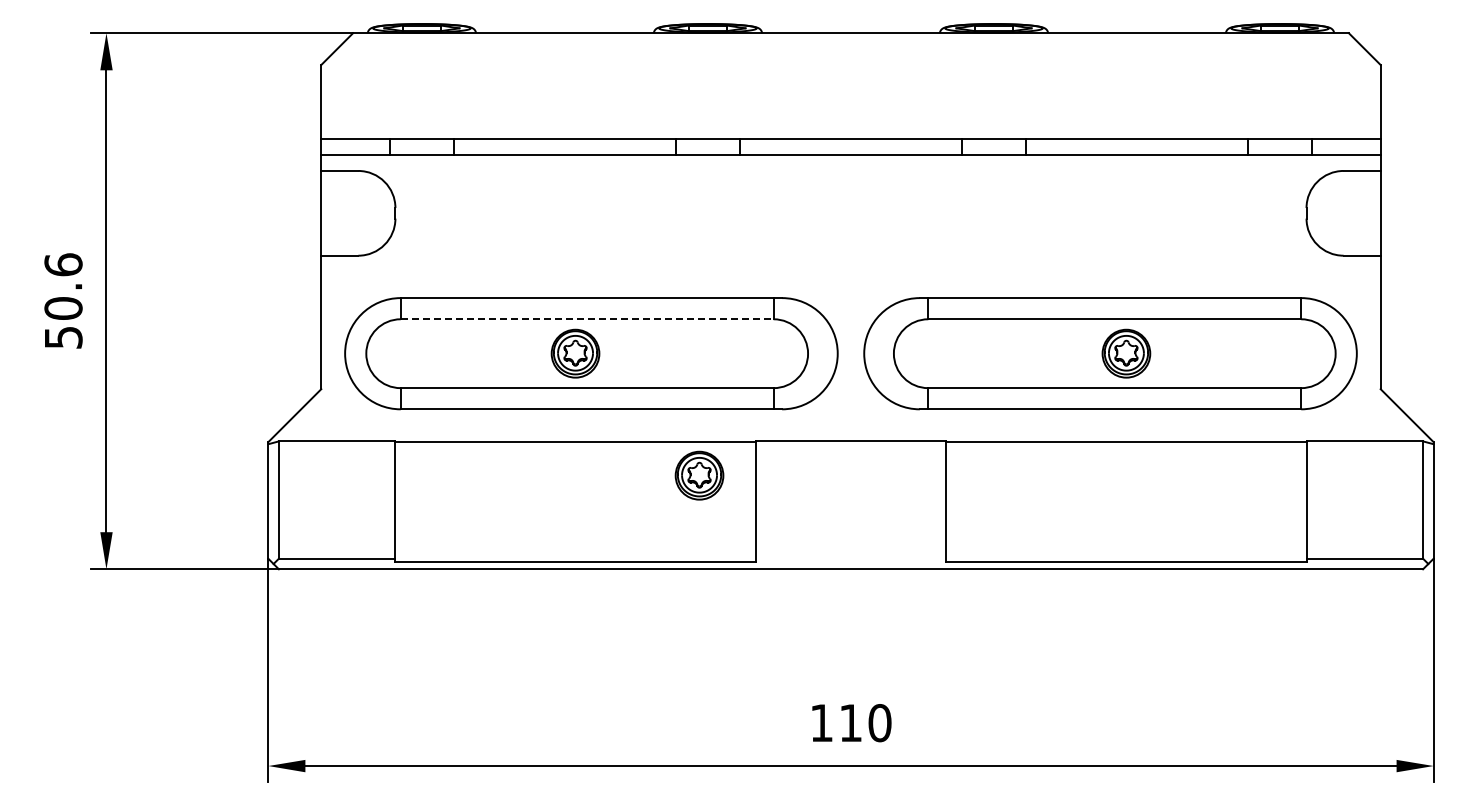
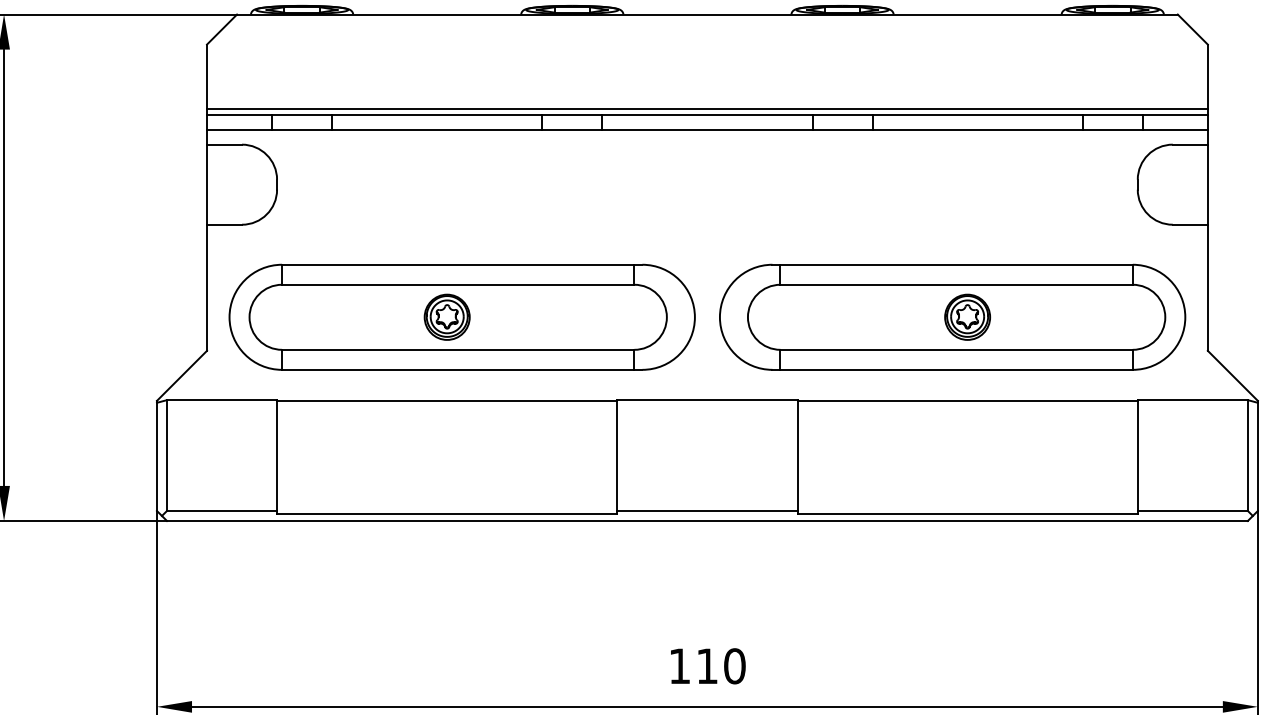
line: (850, 133) -> (706, 109), added
line: (587, 319) -> (458, 284), dashed -> solid
part: (699, 475) -> (564, 432), removed
line: (850, 558) -> (706, 510), added

